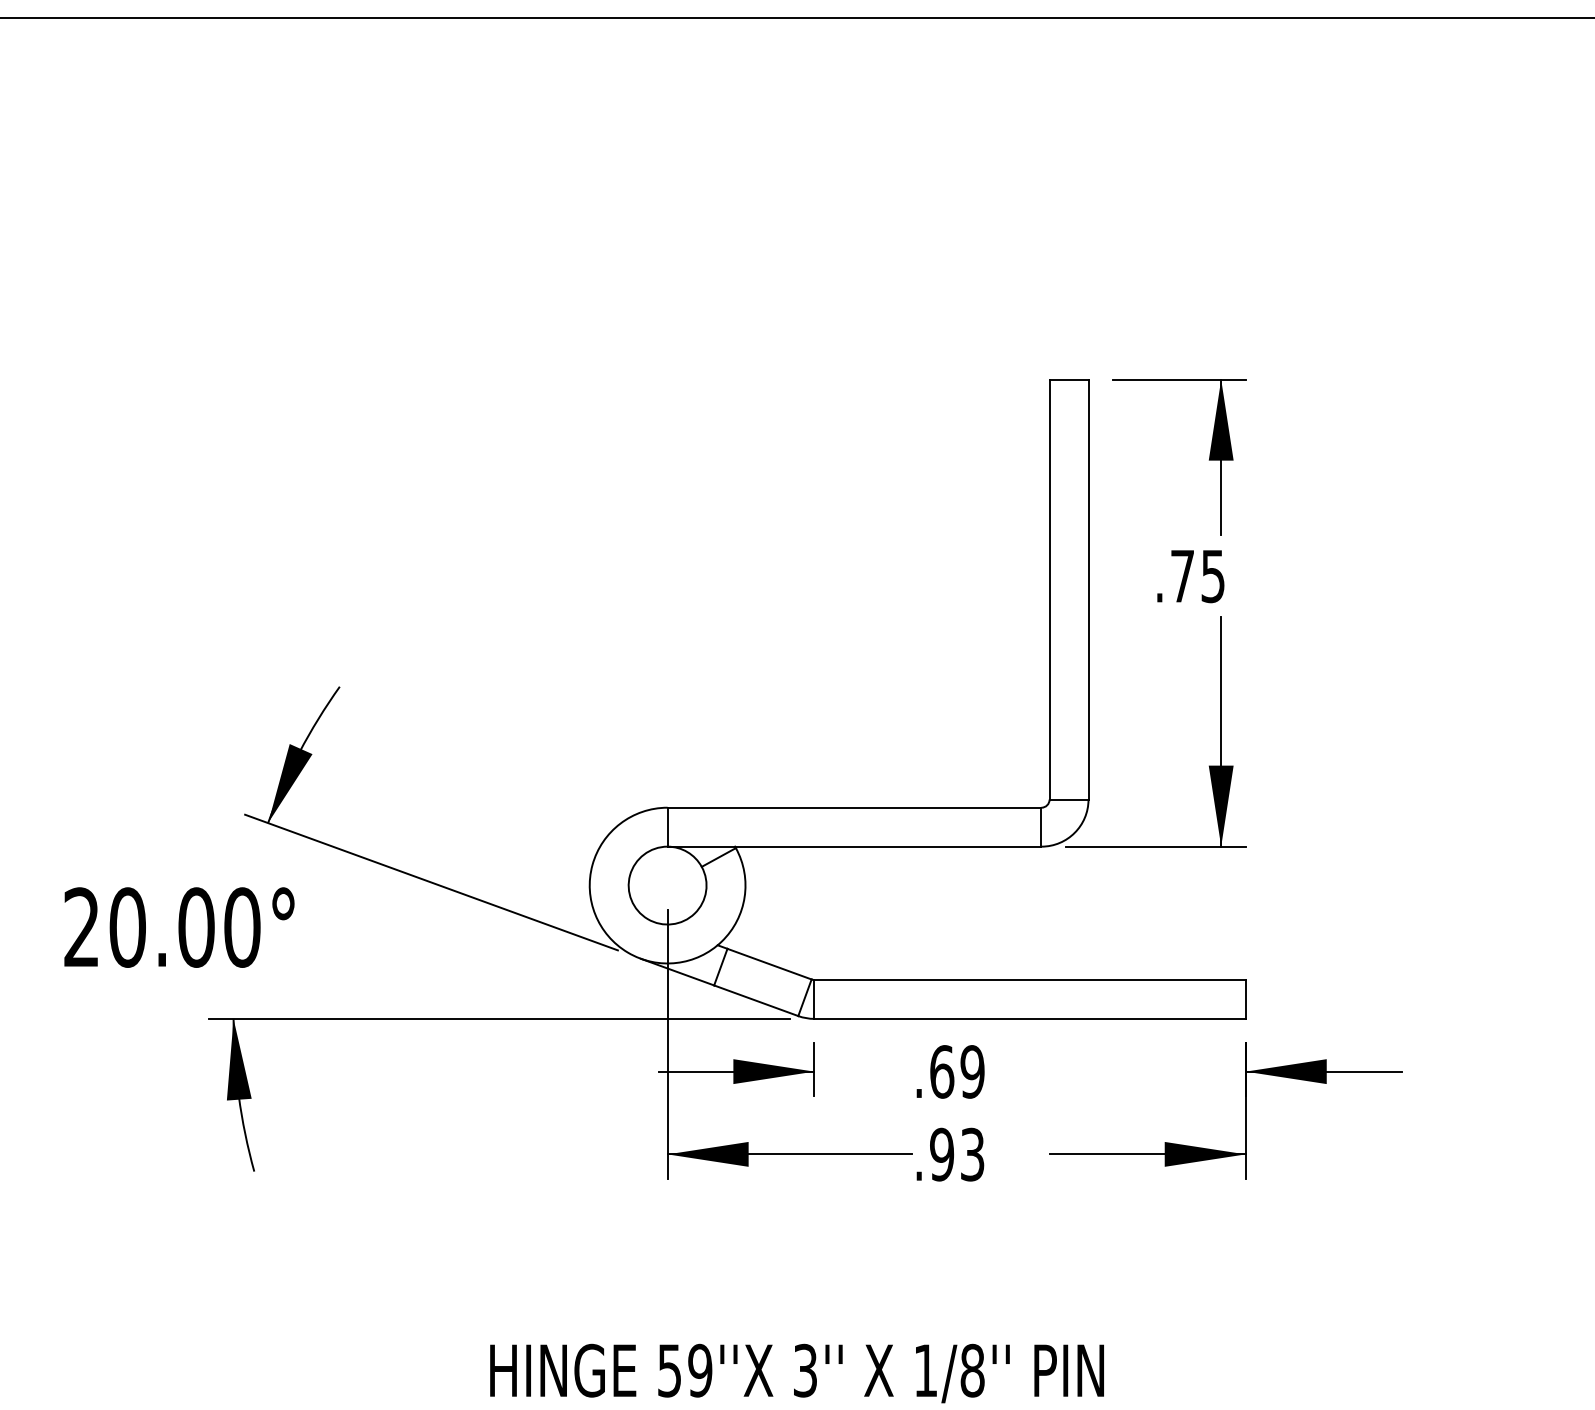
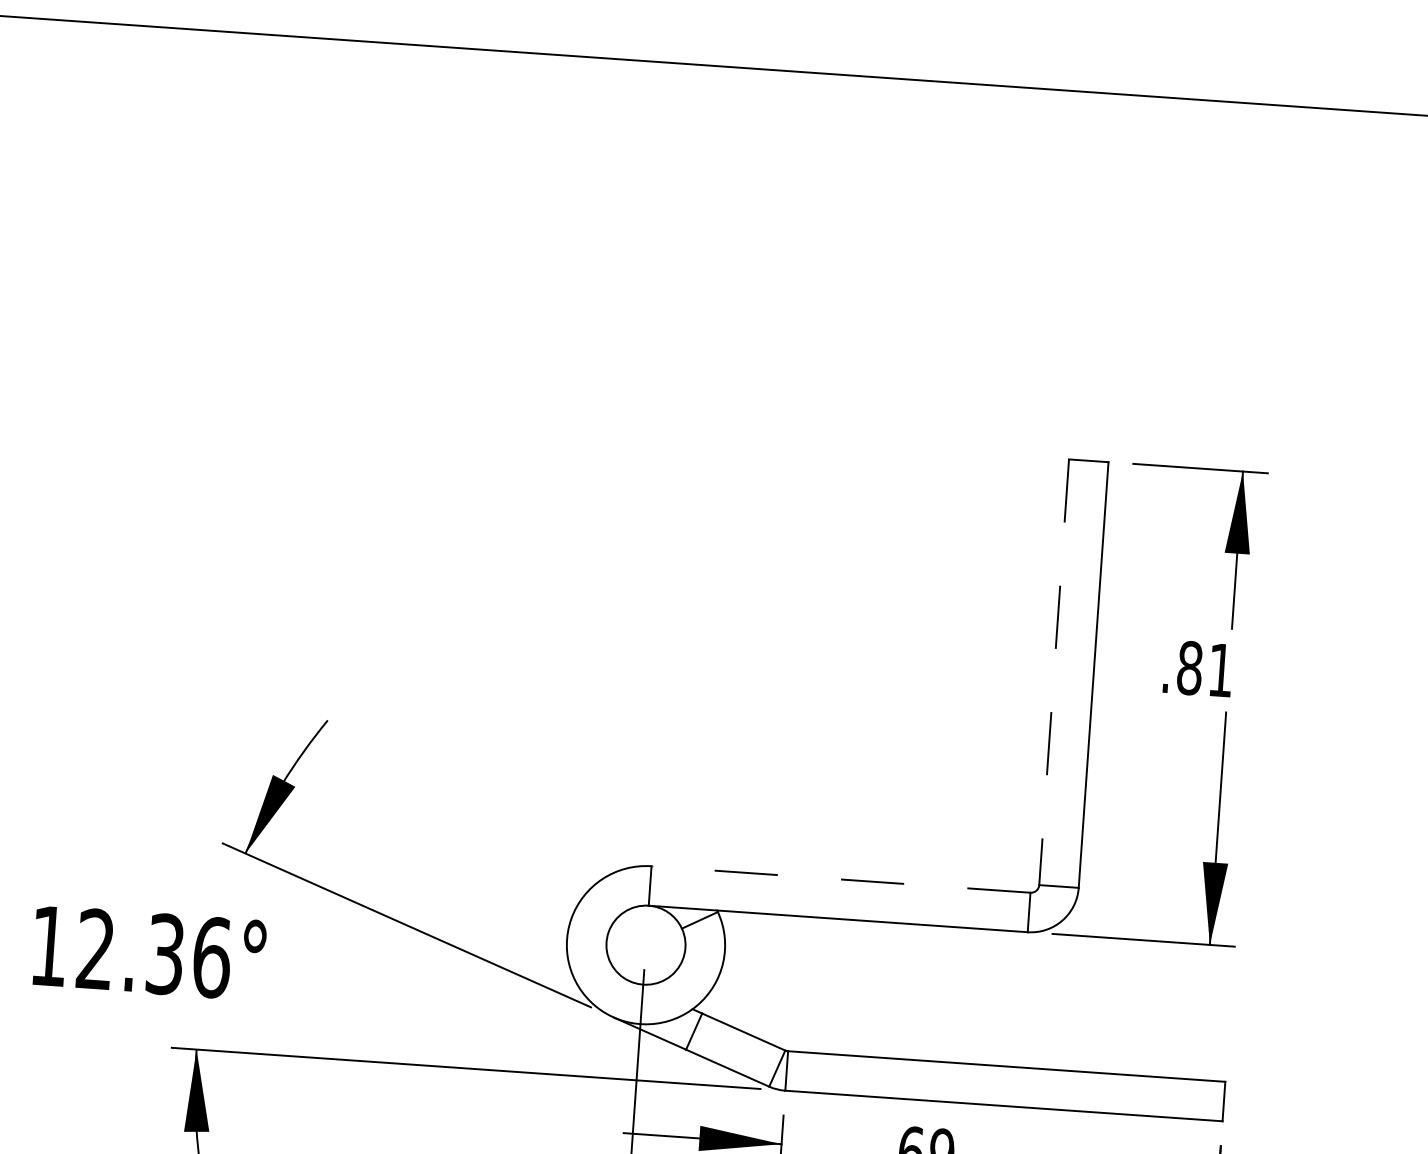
text: (1197, 576) -> (1205, 669), .75 -> .81
line: (1049, 589) -> (1054, 672), solid -> dashed
line: (854, 807) -> (840, 879), solid -> dashed
text: (162, 927) -> (131, 951), 20.00° -> 12.36°

